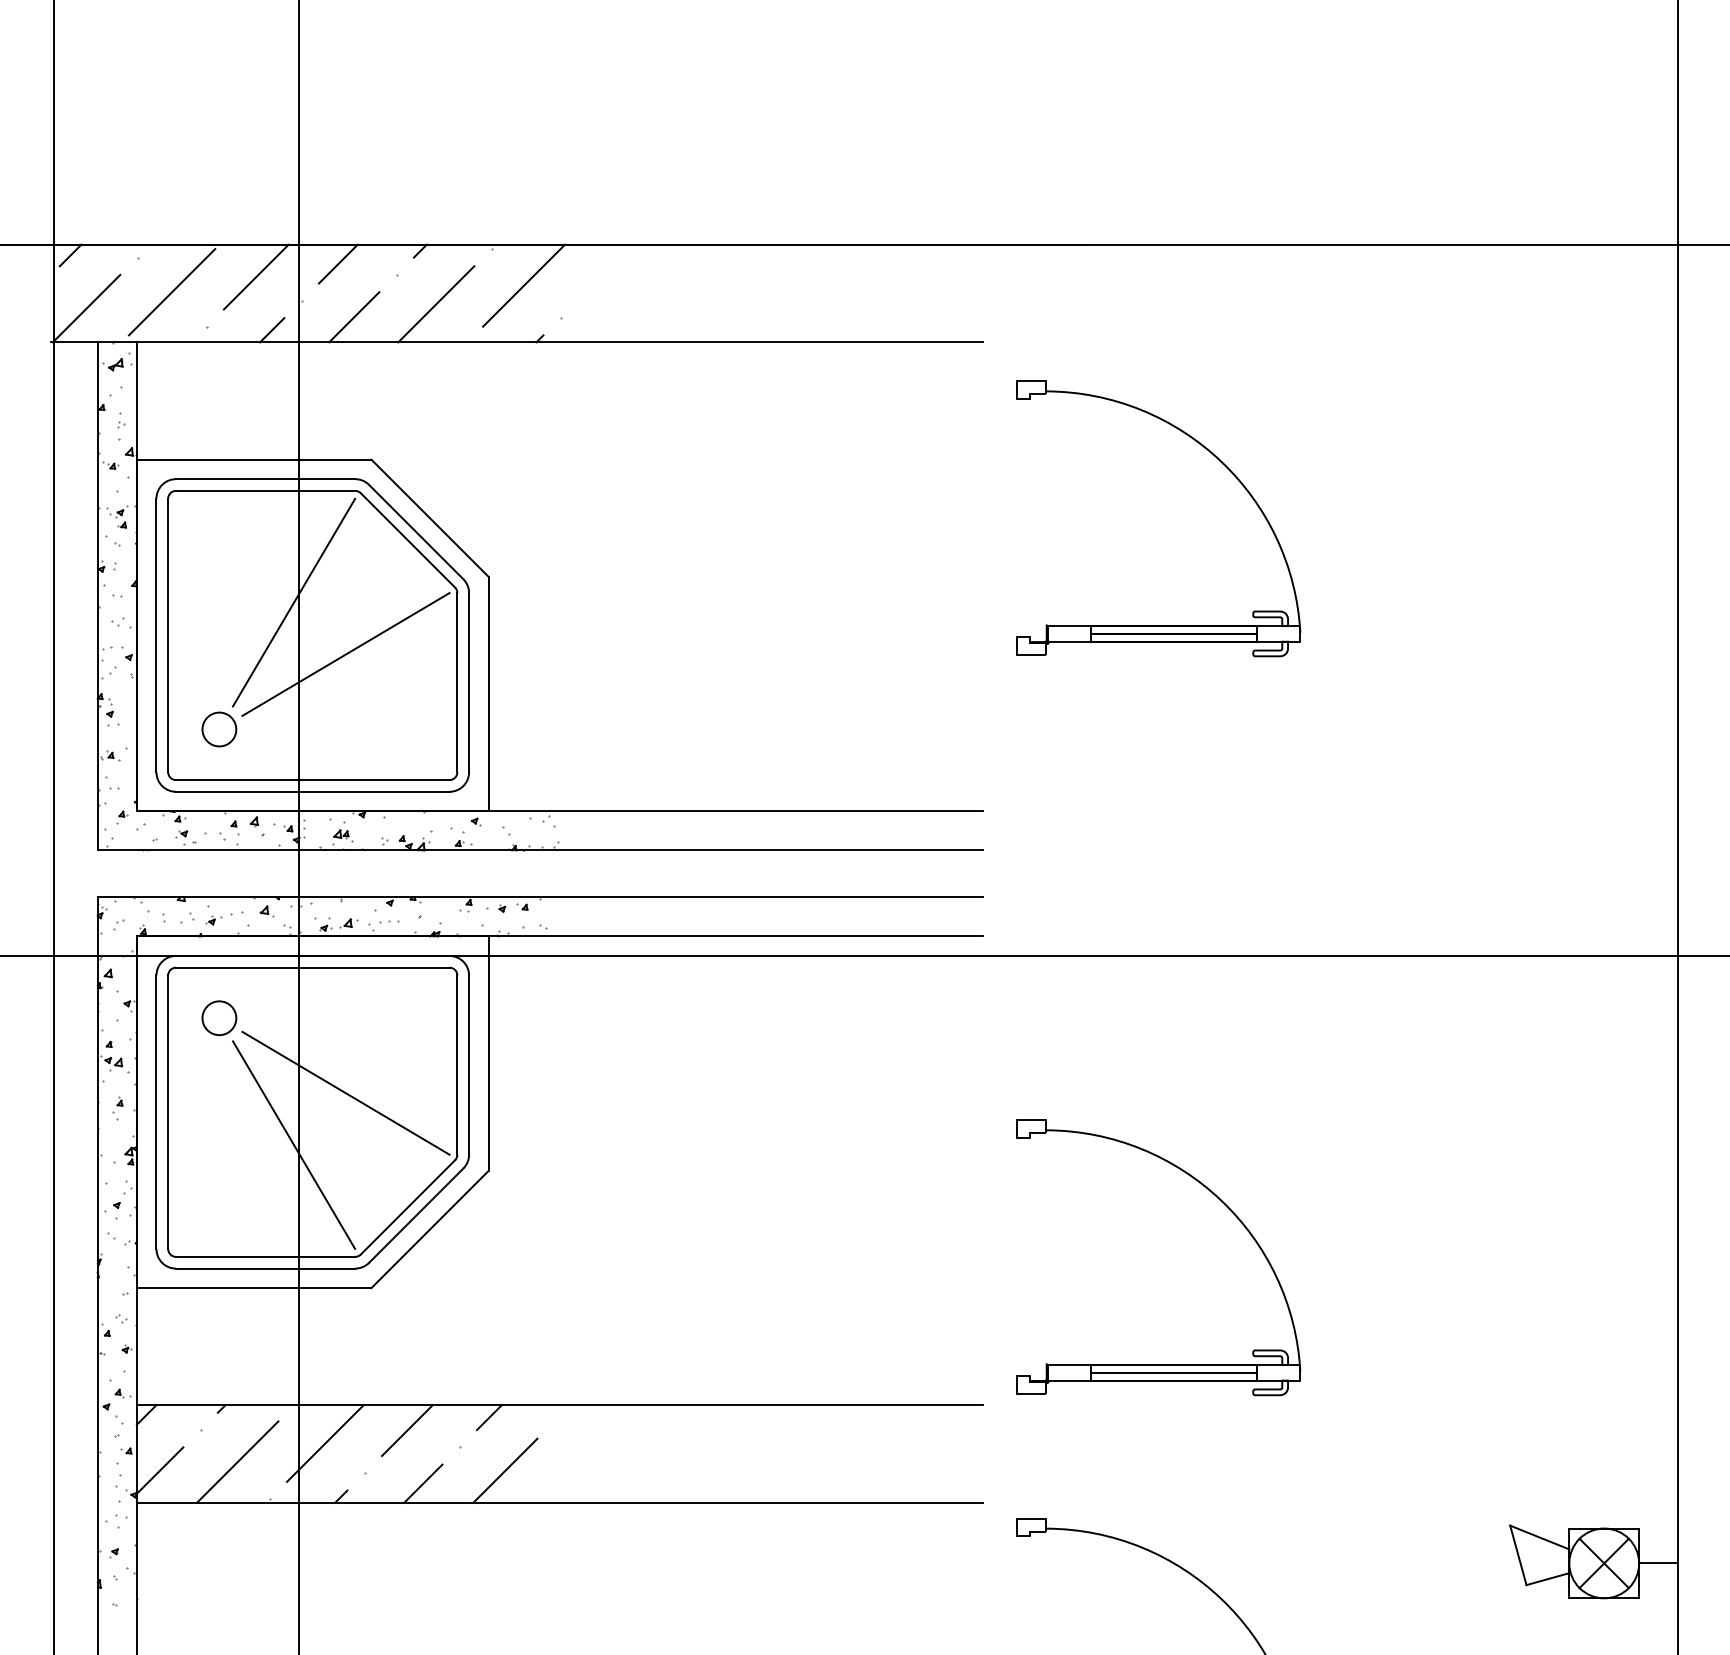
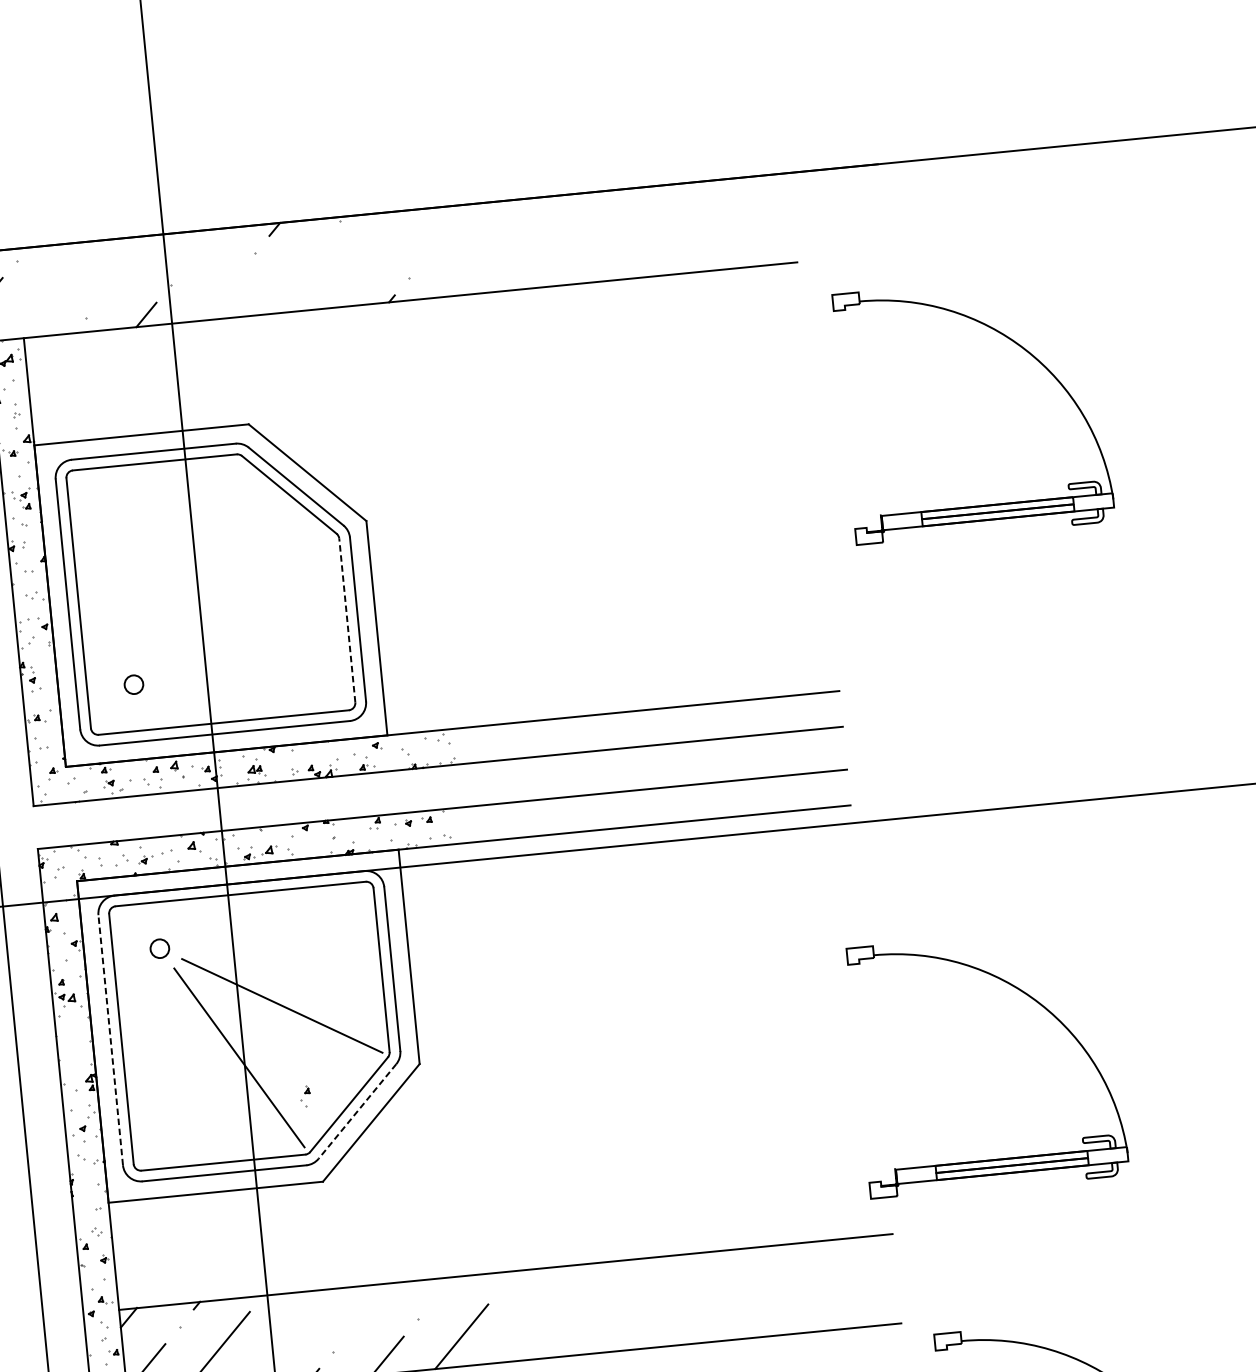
line: (337, 263) -> (200, 248), removed
line: (255, 276) -> (126, 267), removed
line: (524, 285) -> (373, 251), removed
line: (171, 292) -> (51, 289), removed
line: (436, 304) -> (294, 276), removed
line: (354, 317) -> (220, 295), removed
line: (293, 602) -> (190, 561), removed
line: (345, 654) -> (242, 604), removed
line: (457, 682) -> (347, 620), solid -> dashed
circle: (219, 729) -> (134, 684), size x0.6
part: (389, 921) -> (306, 844), removed
circle: (219, 1018) -> (159, 948), size x0.6
part: (117, 1108) -> (305, 1096), moved
line: (156, 1112) -> (110, 1040), solid -> dashed
part: (1211, 1193) -> (1030, 998), moved
line: (416, 1215) -> (357, 1111), solid -> dashed
line: (488, 1417) -> (441, 1289), removed
line: (406, 1430) -> (367, 1308), removed
line: (324, 1443) -> (294, 1327), removed

